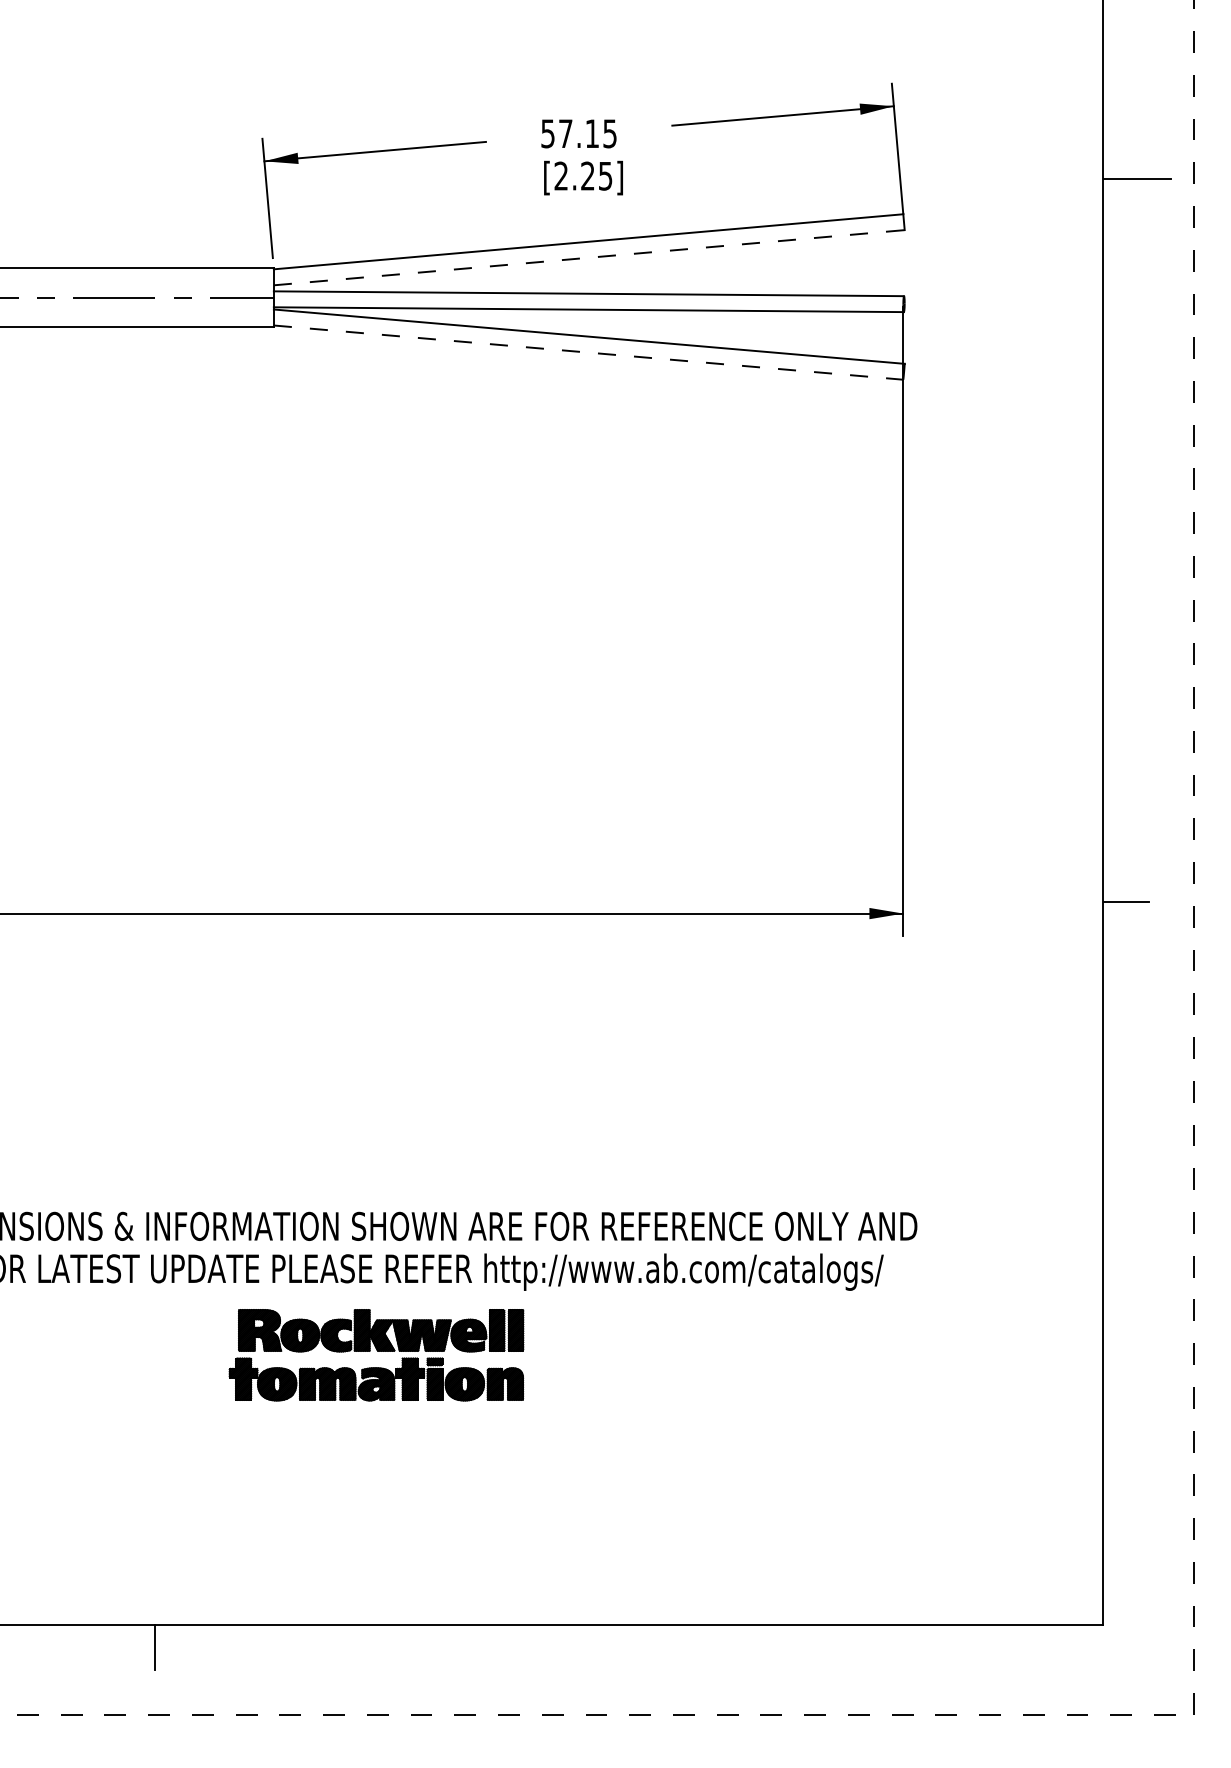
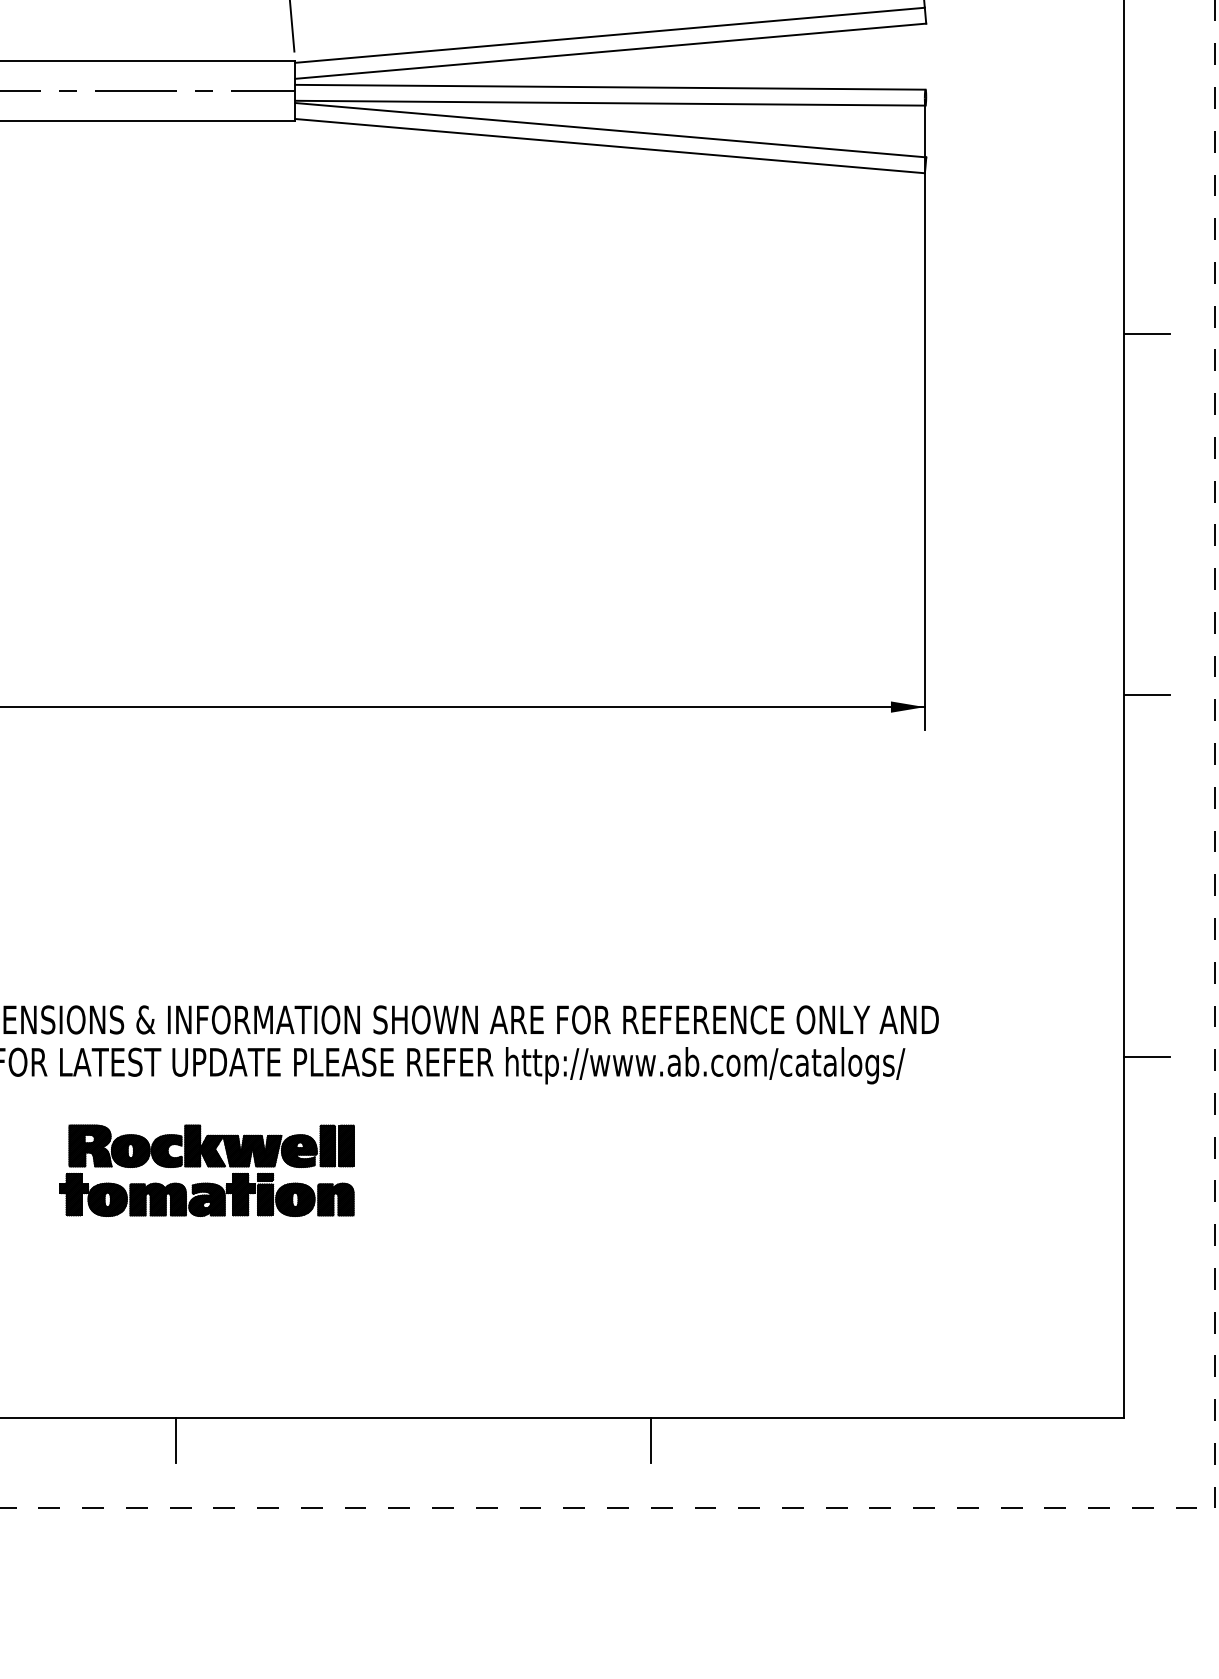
line: (589, 257) -> (611, 51), dashed -> solid
line: (588, 352) -> (610, 146), dashed -> solid
line: (1125, 540) -> (1147, 334), added
line: (1125, 1263) -> (1147, 1057), added
part: (376, 1355) -> (207, 1171), moved
line: (629, 1646) -> (651, 1440), added

